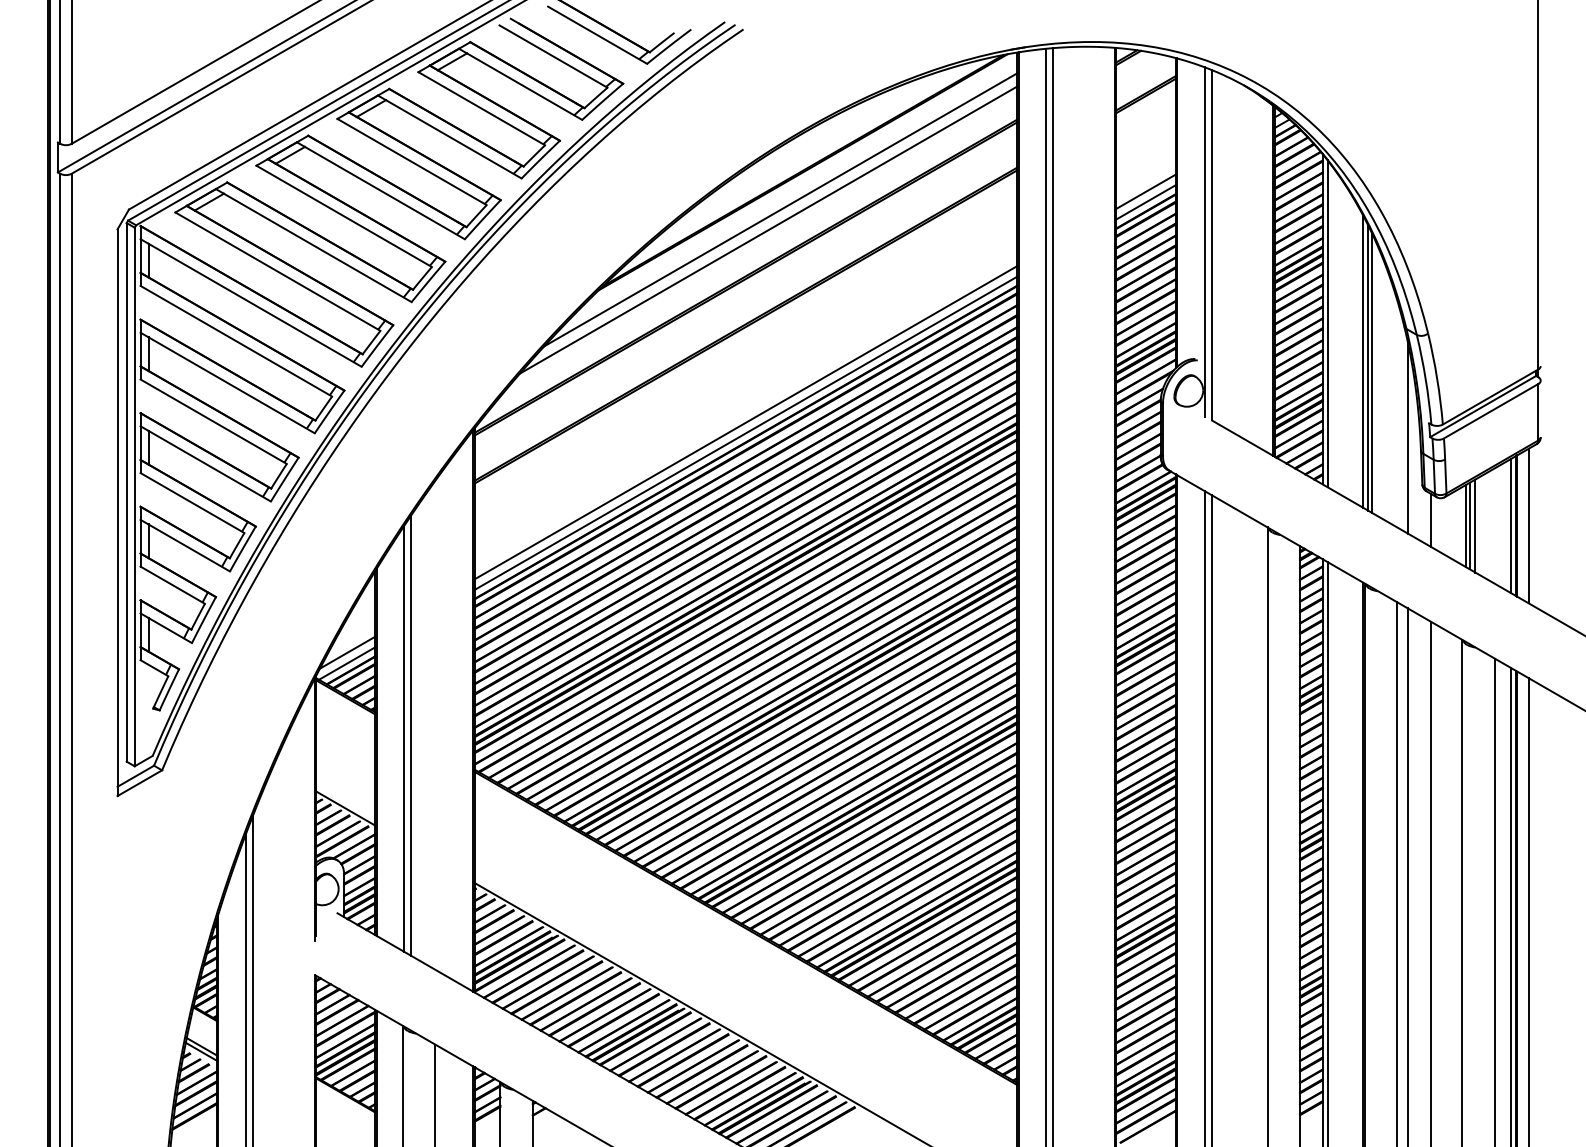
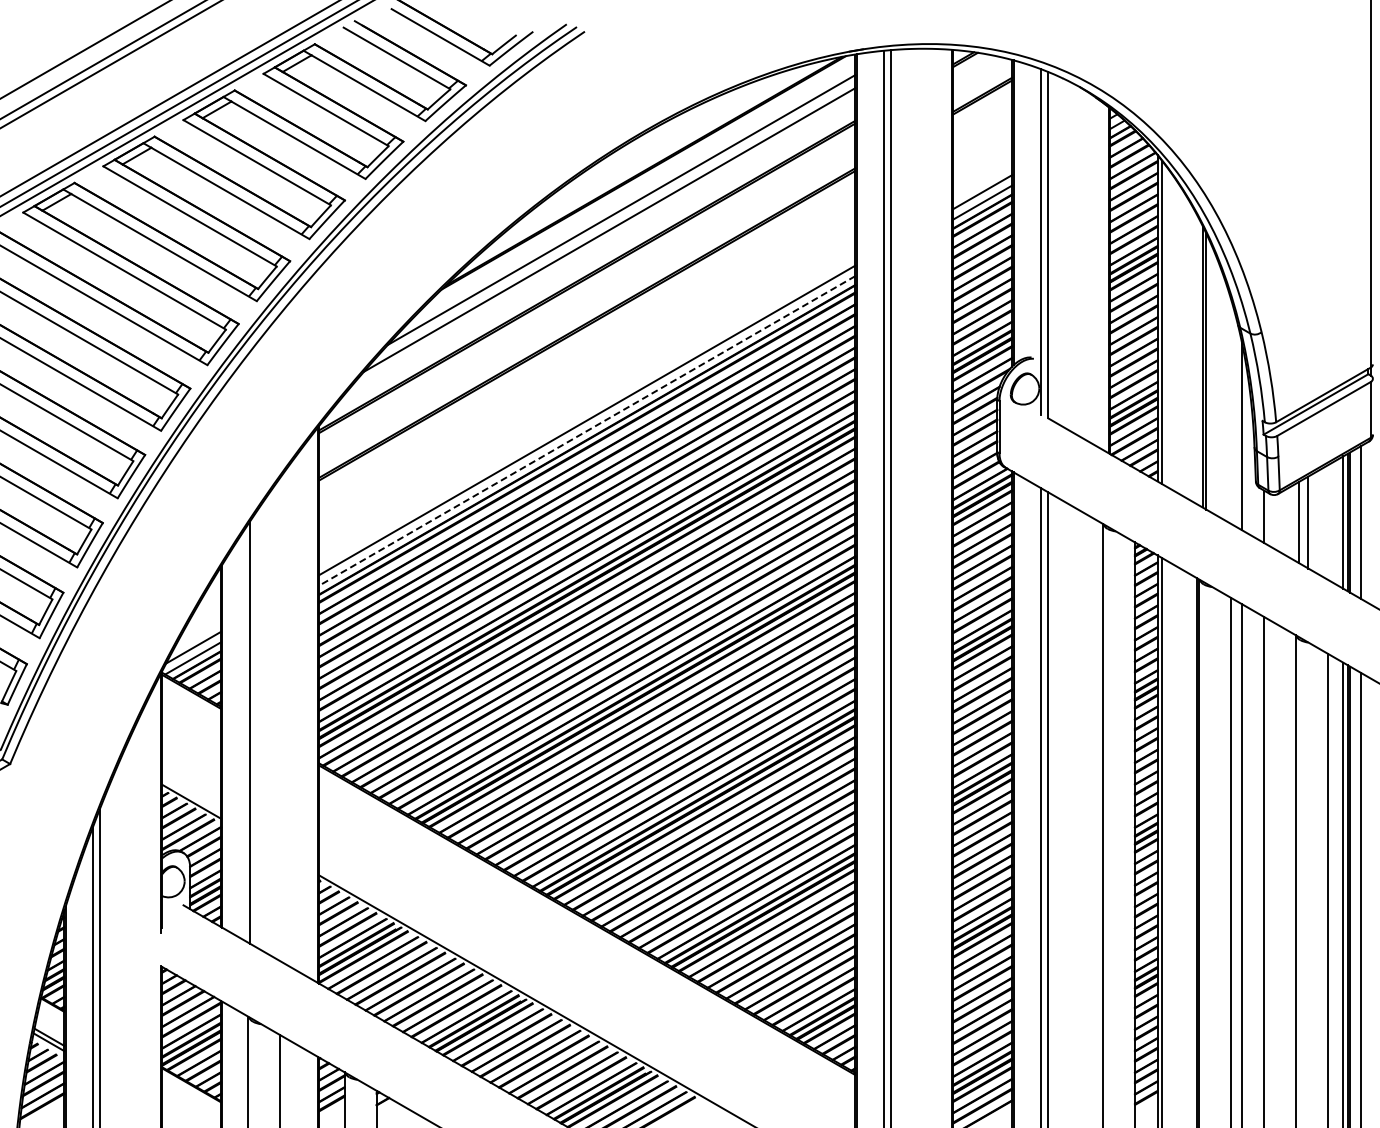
line: (1363, 361) -> (1197, 359), removed
line: (745, 433) -> (586, 431), solid -> dashed
line: (1470, 525) -> (1303, 521), removed
line: (411, 735) -> (256, 729), removed

